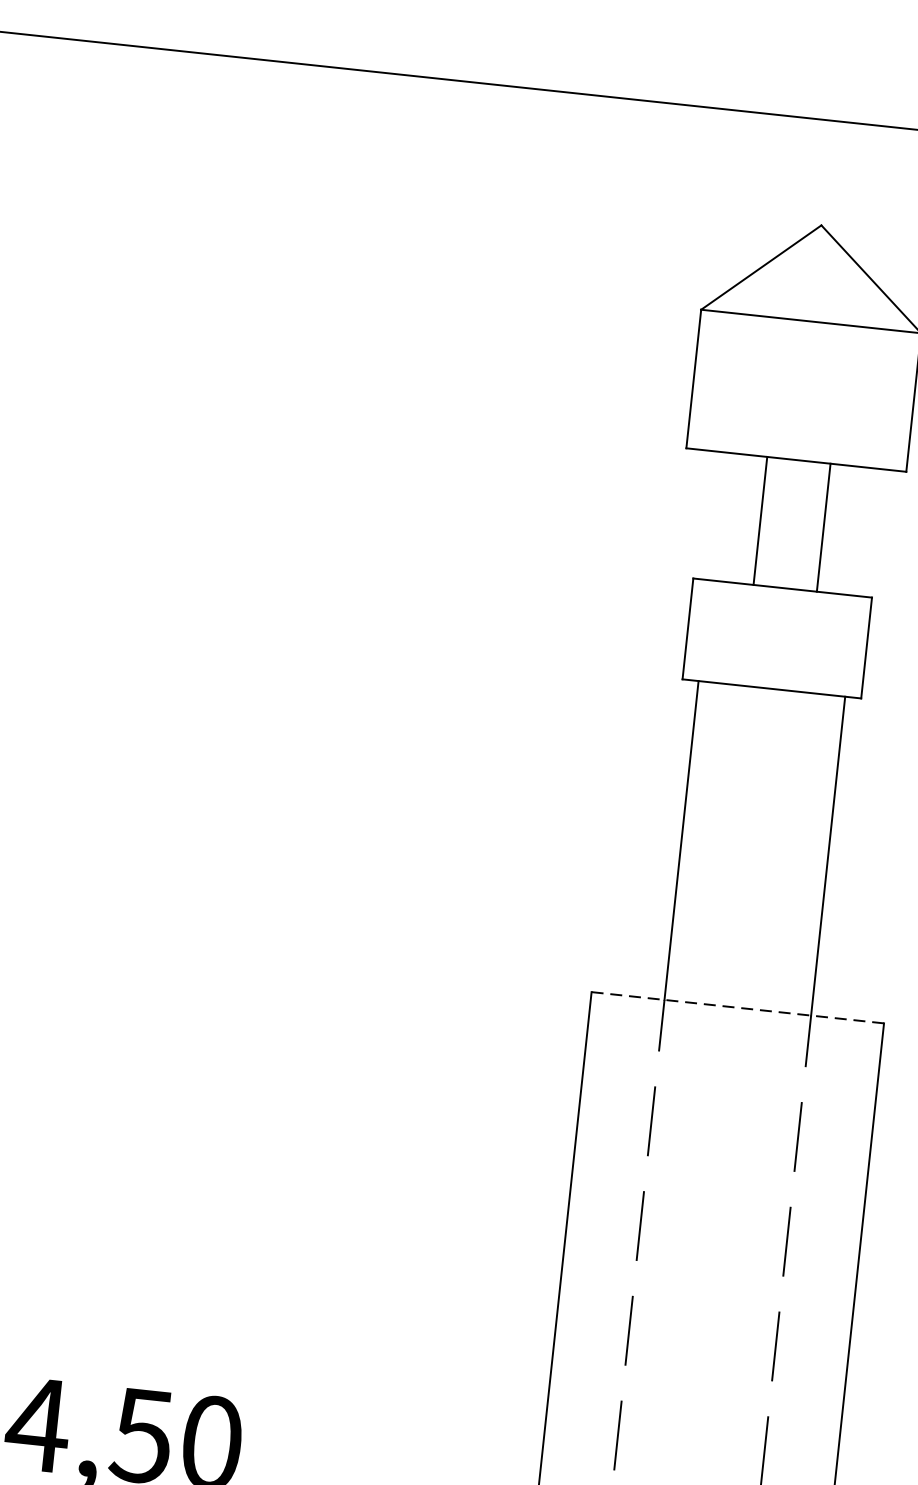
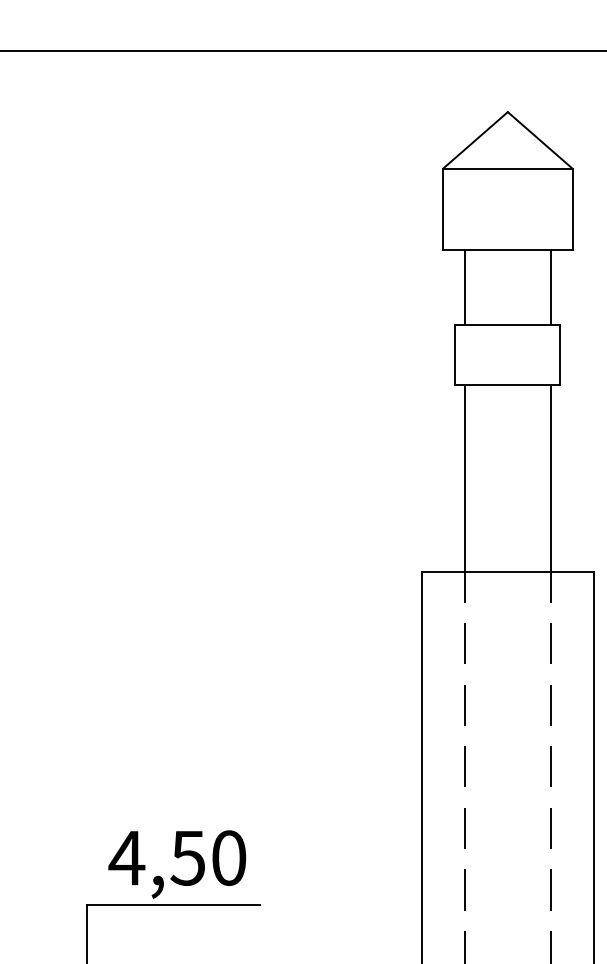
line: (760, 520) -> (464, 287), moved
line: (823, 527) -> (550, 287), moved
line: (737, 1008) -> (507, 572), dashed -> solid

